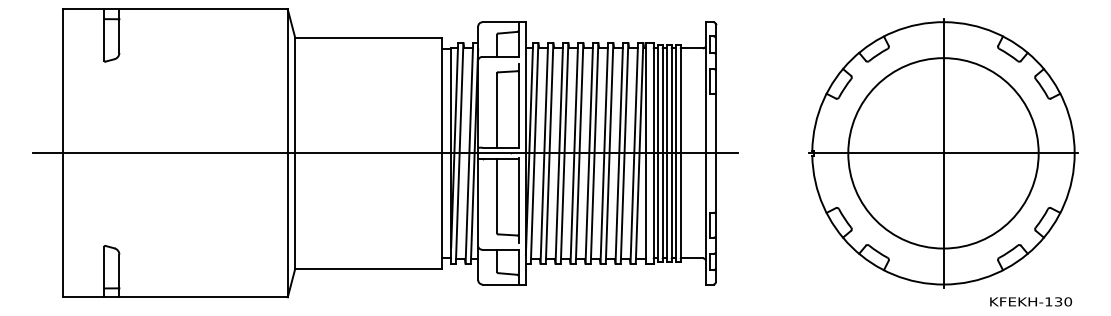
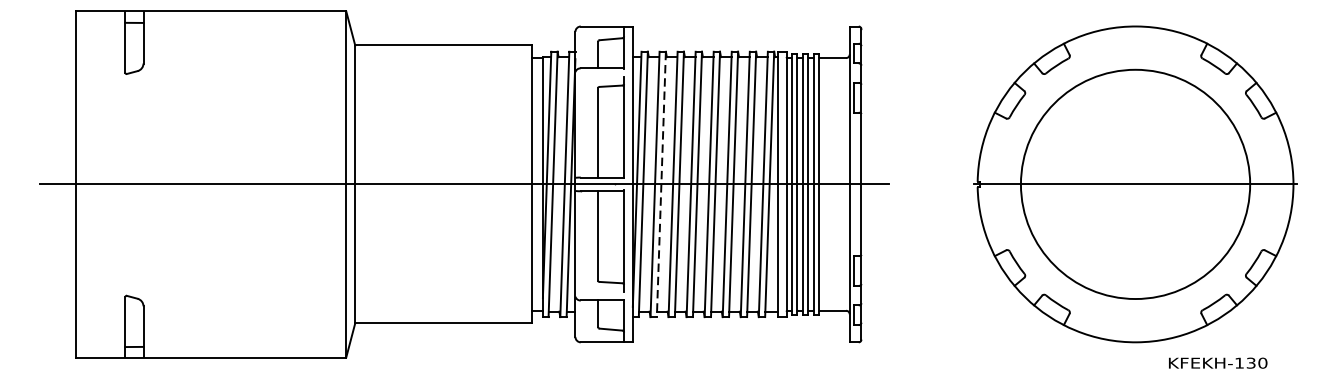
line: (549, 153) -> (661, 184), solid -> dashed
line: (943, 153) -> (1135, 184), removed
text: (1030, 301) -> (1217, 362), moved

